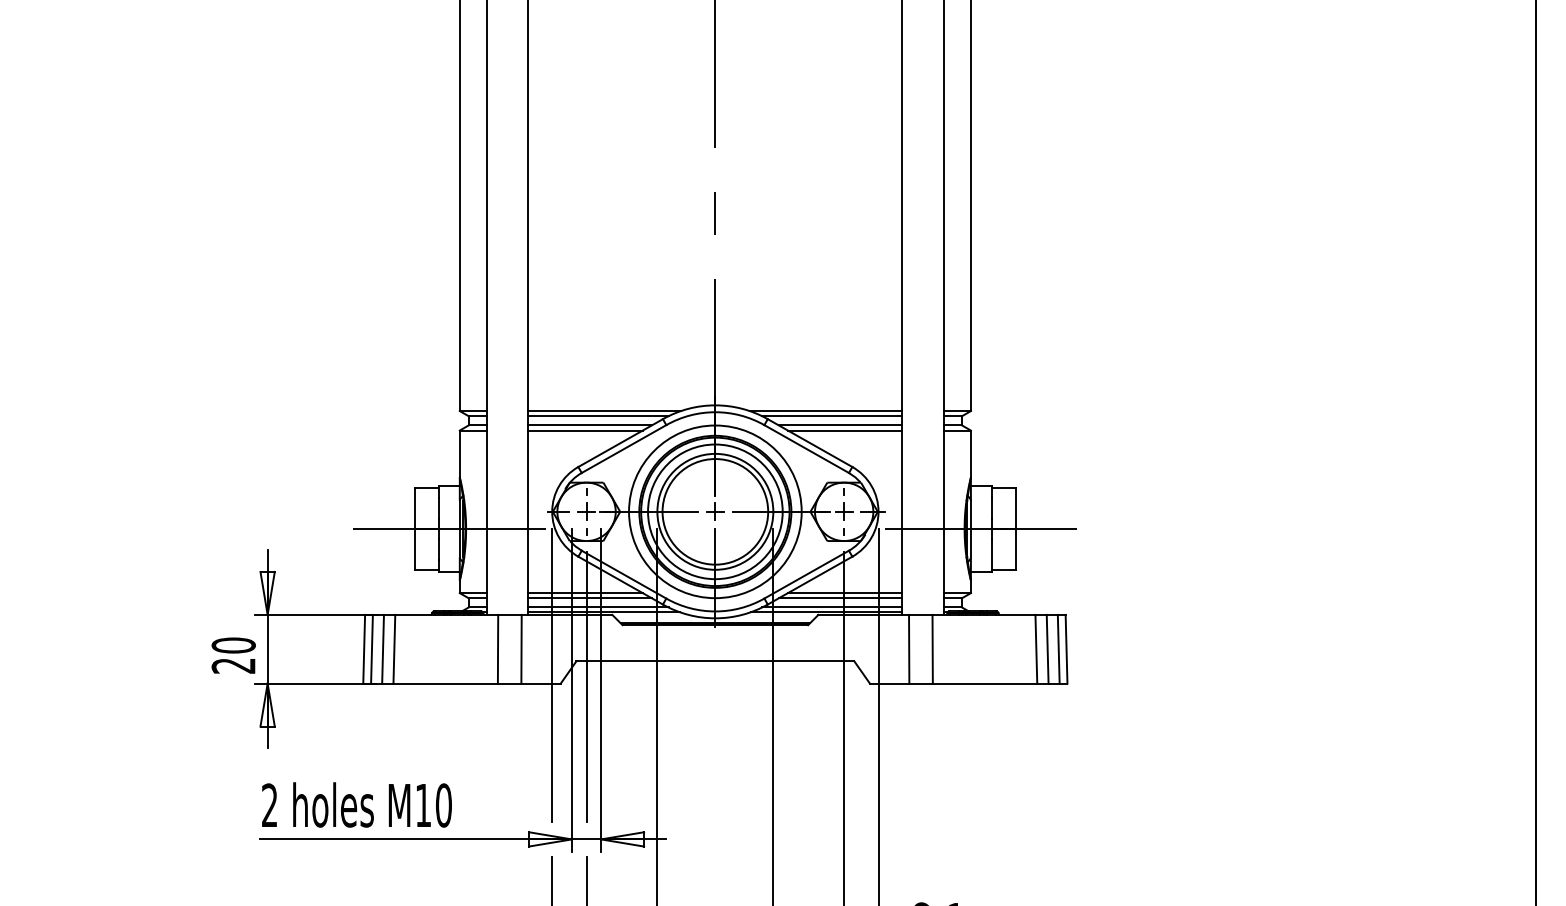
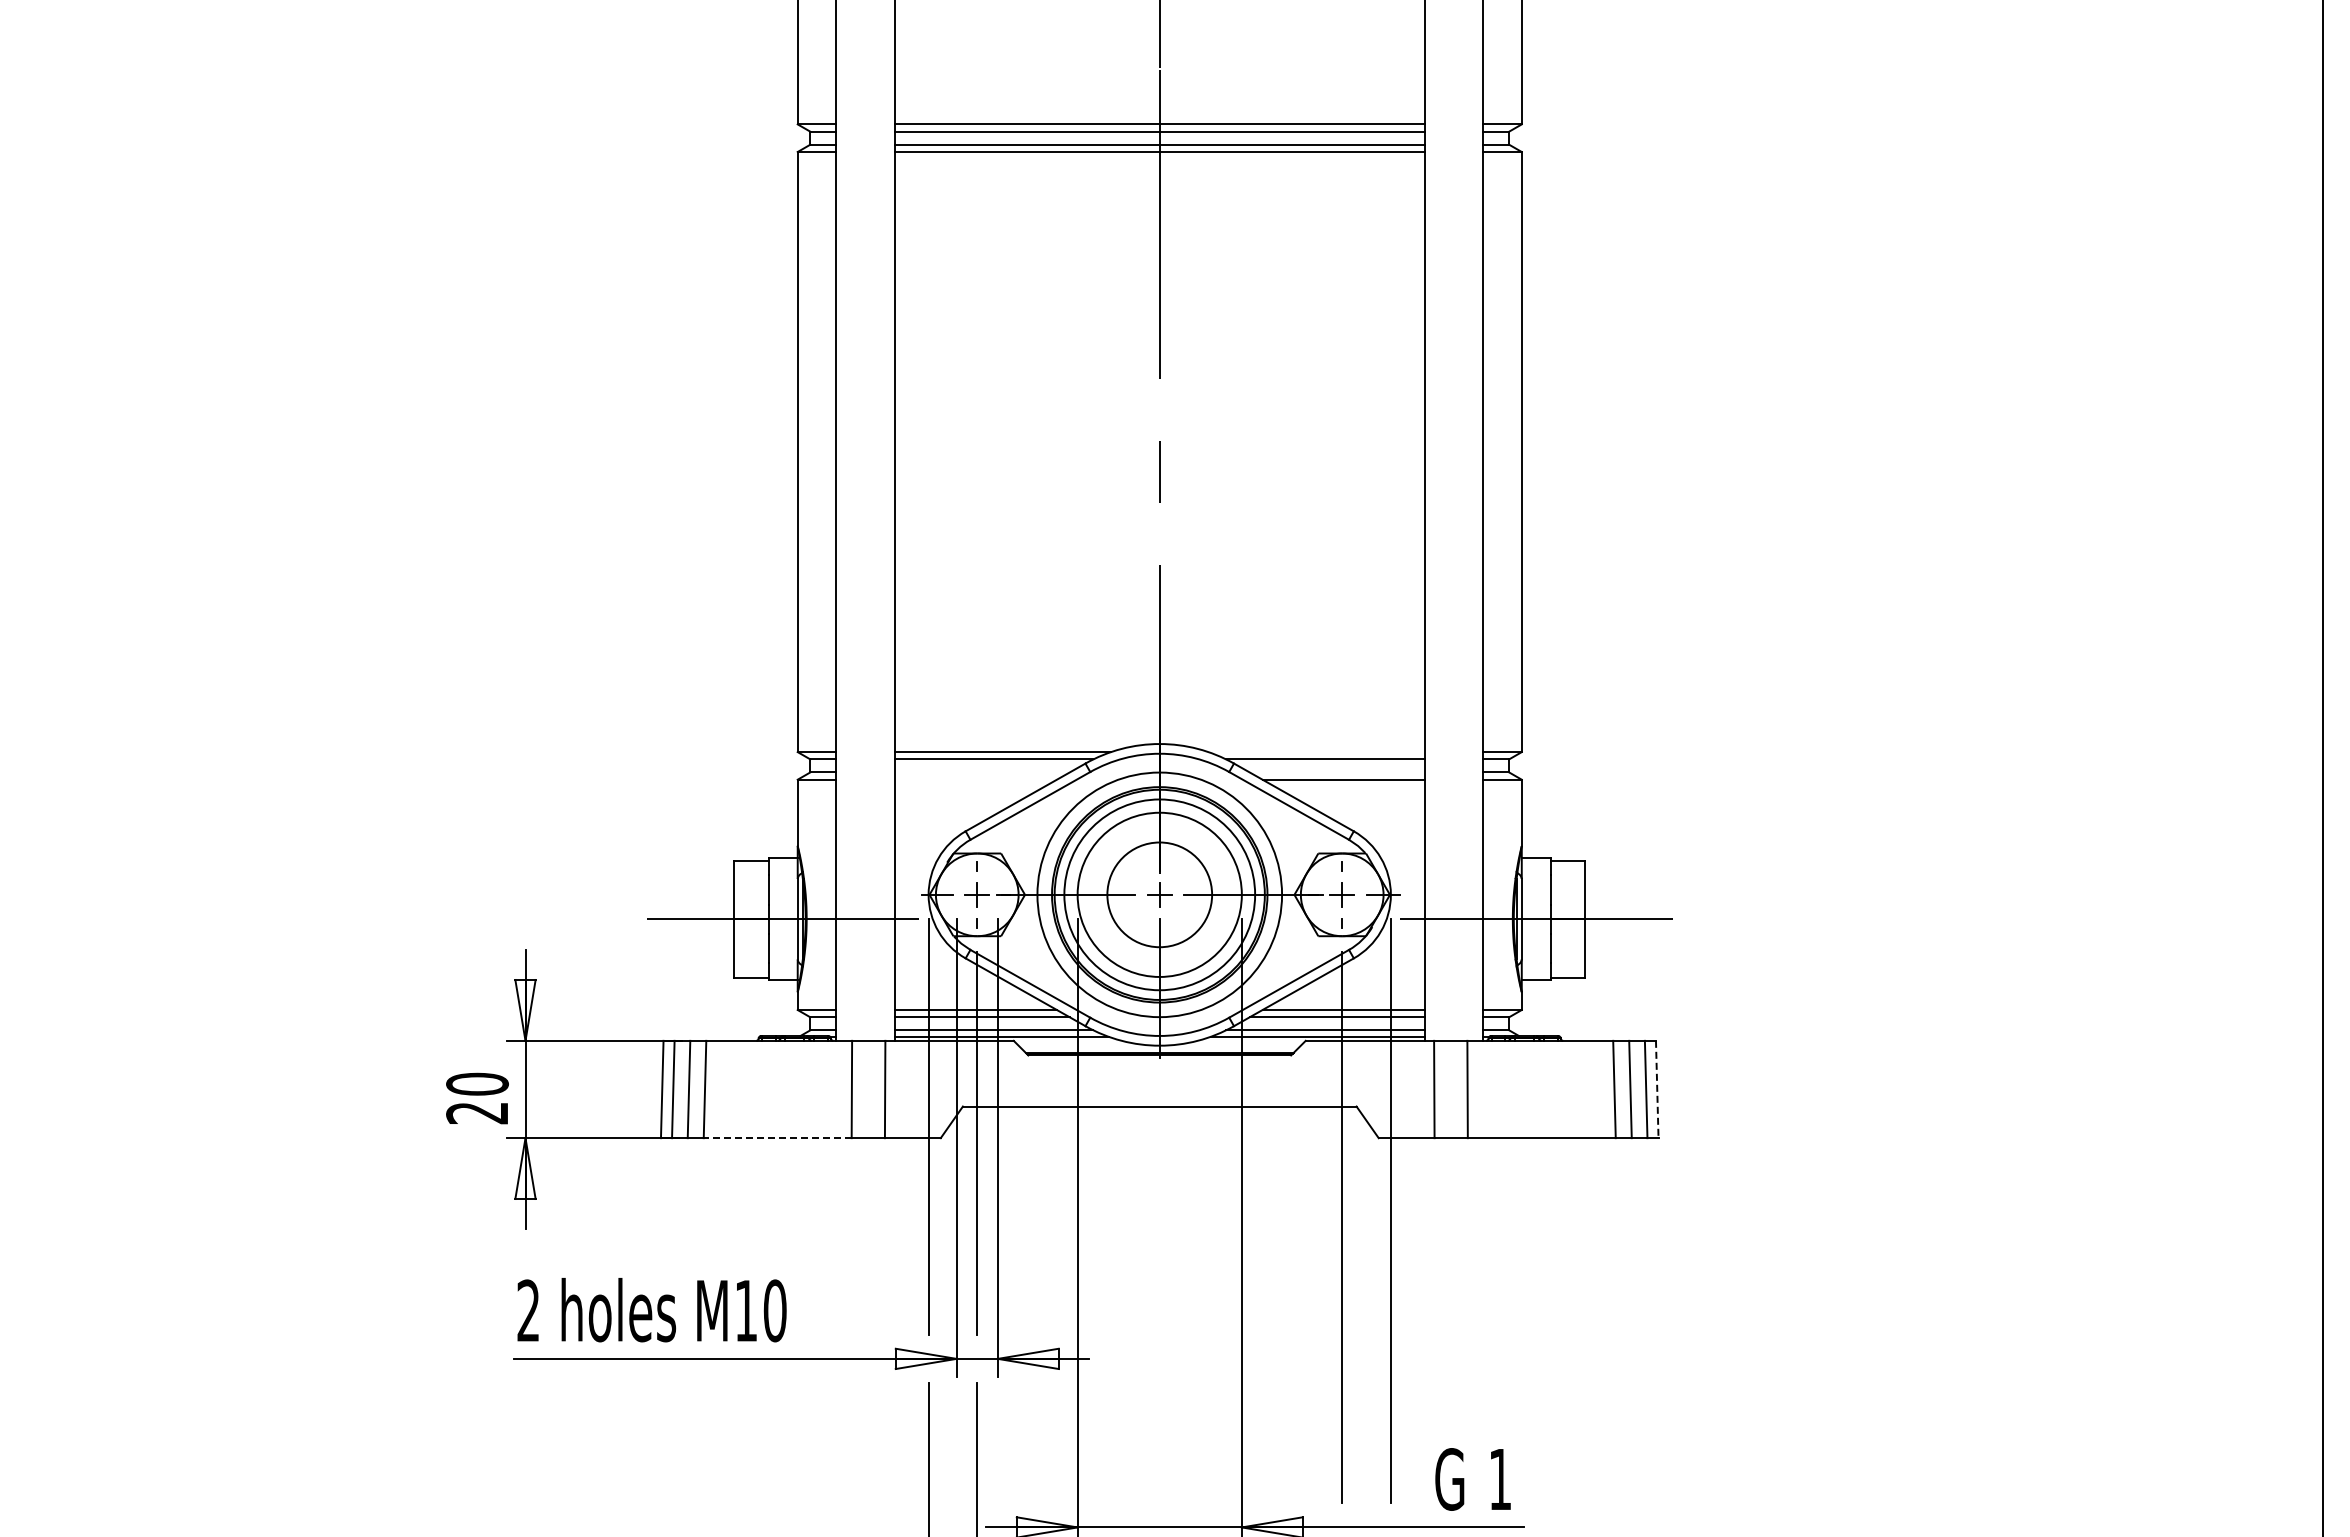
line: (826, 411) -> (1316, 752), removed
line: (589, 425) -> (981, 772), removed
line: (840, 425) -> (1336, 772), removed
line: (585, 430) -> (975, 779), removed
circle: (715, 511) -> (1159, 894), size x0.7
line: (1066, 649) -> (1657, 1089), solid -> dashed
line: (445, 683) -> (777, 1138), solid -> dashed

